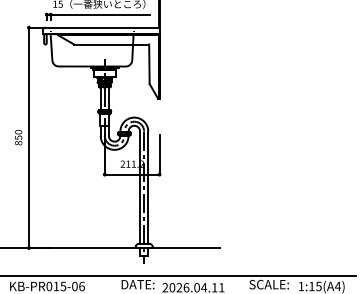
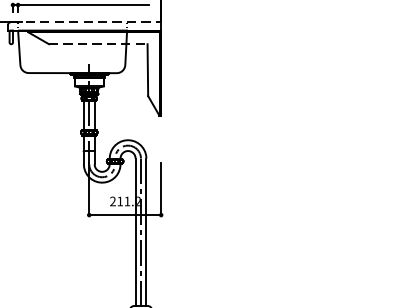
line: (102, 27) -> (86, 21), solid -> dashed
line: (111, 44) -> (98, 44), solid -> dashed

